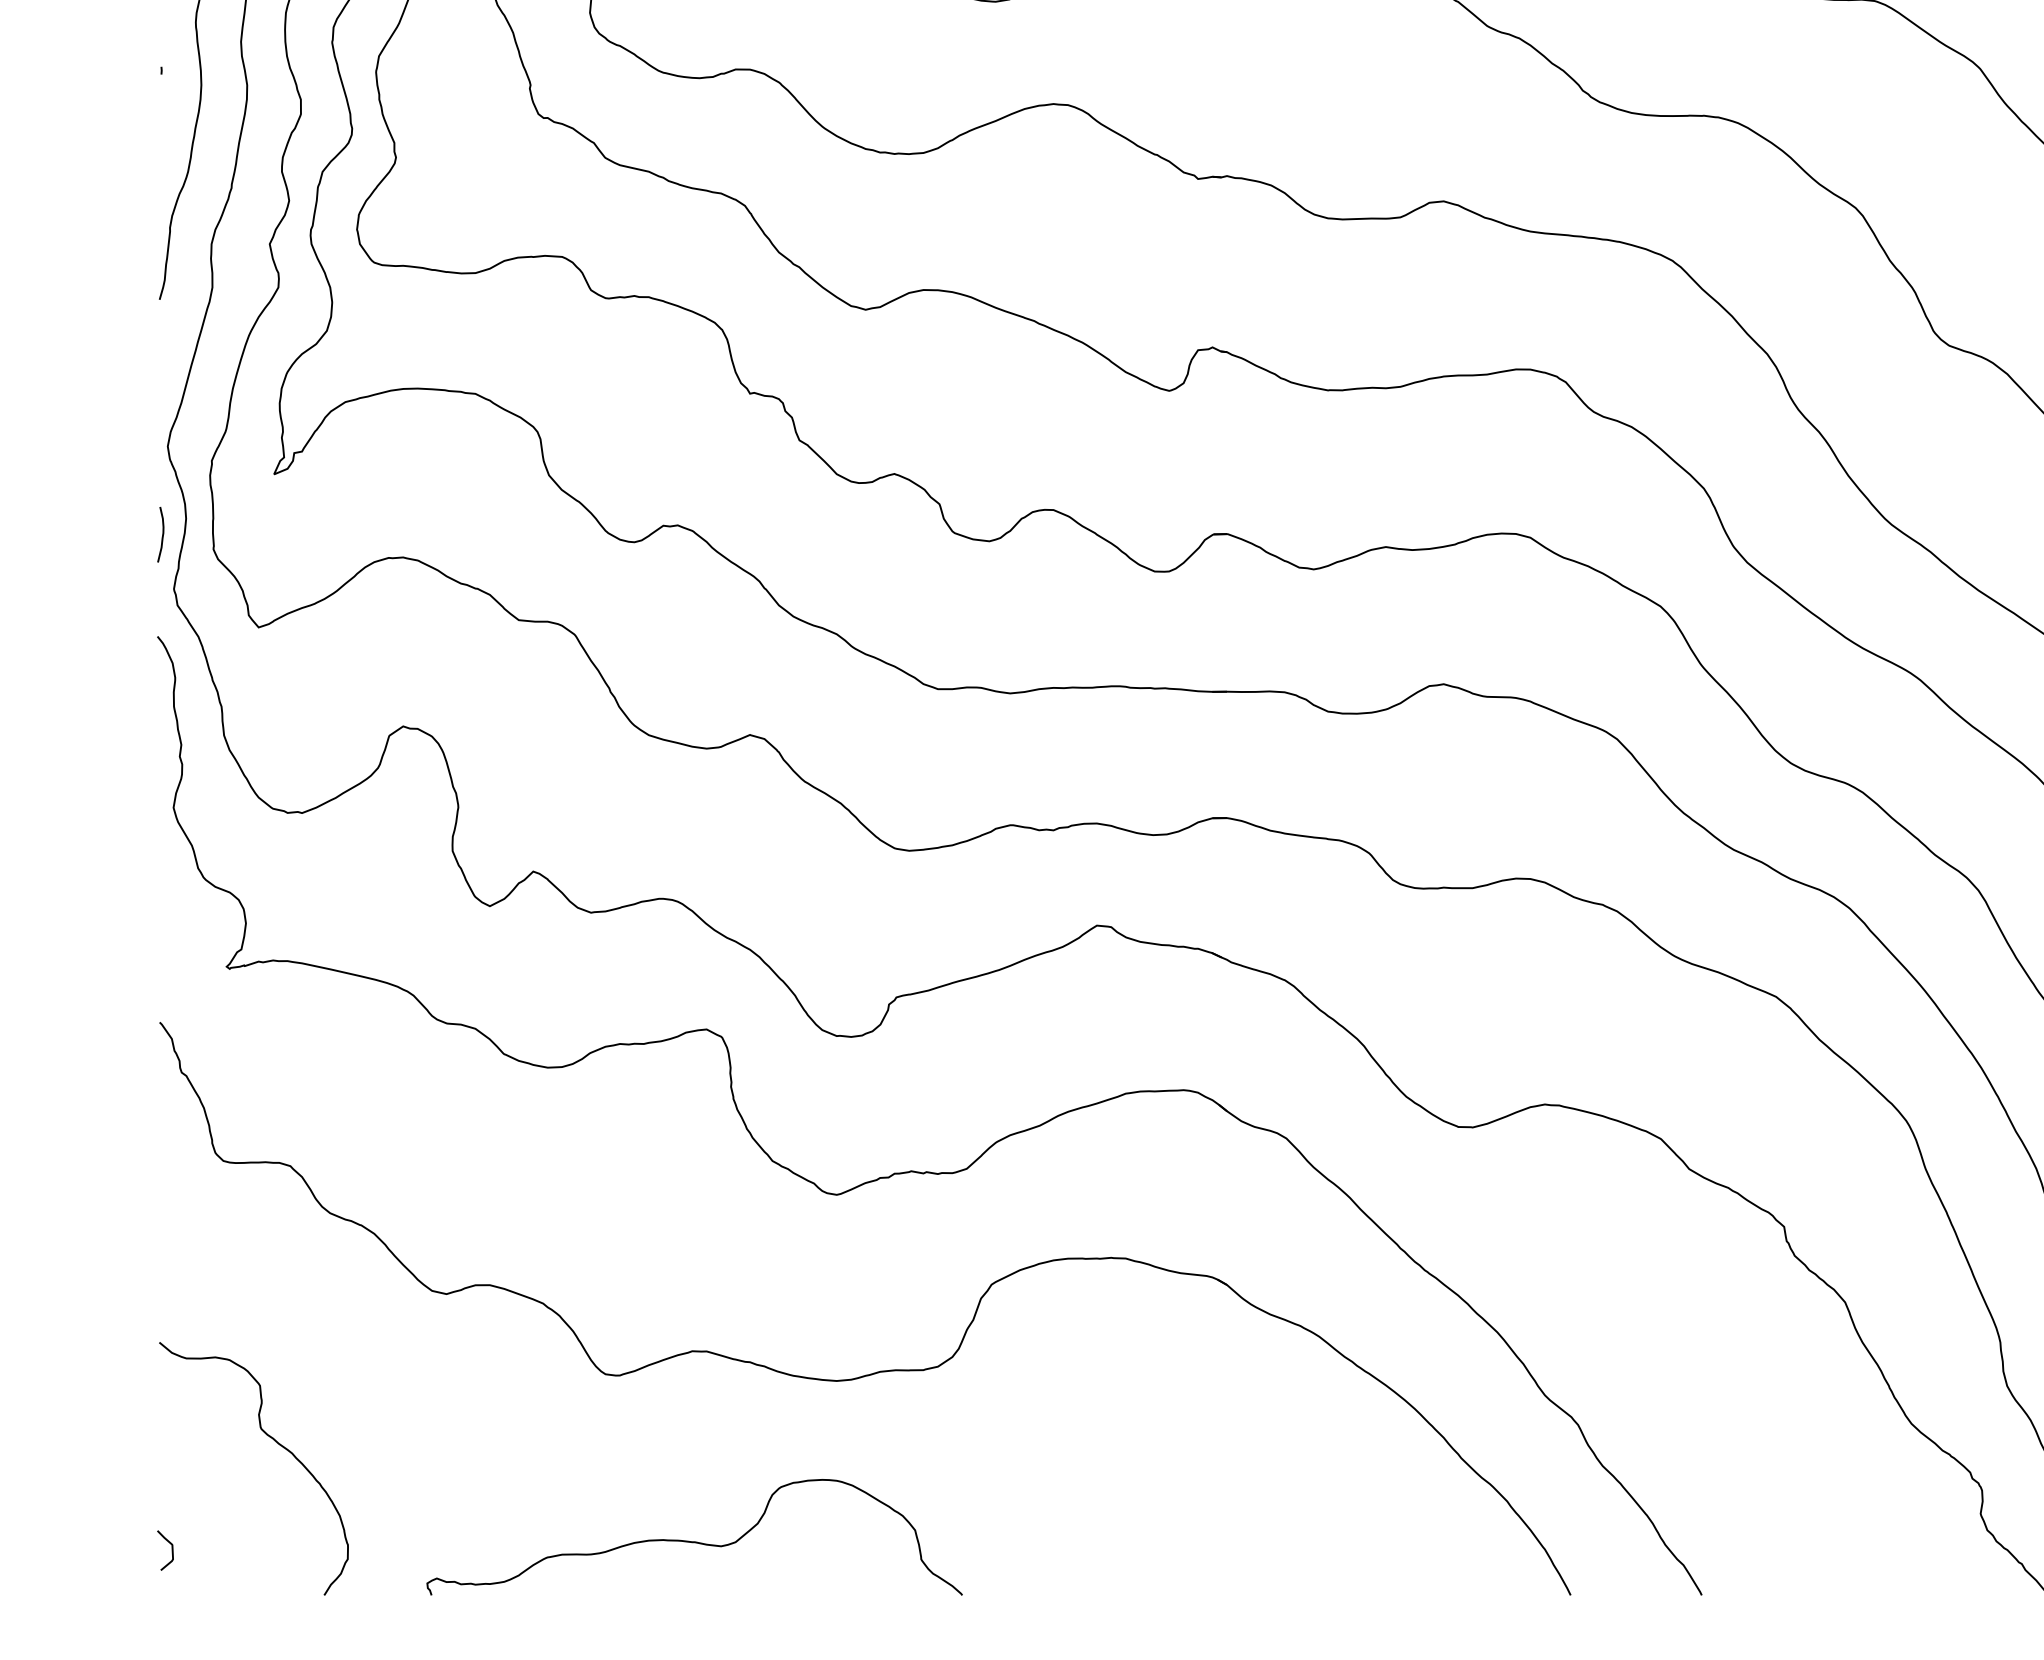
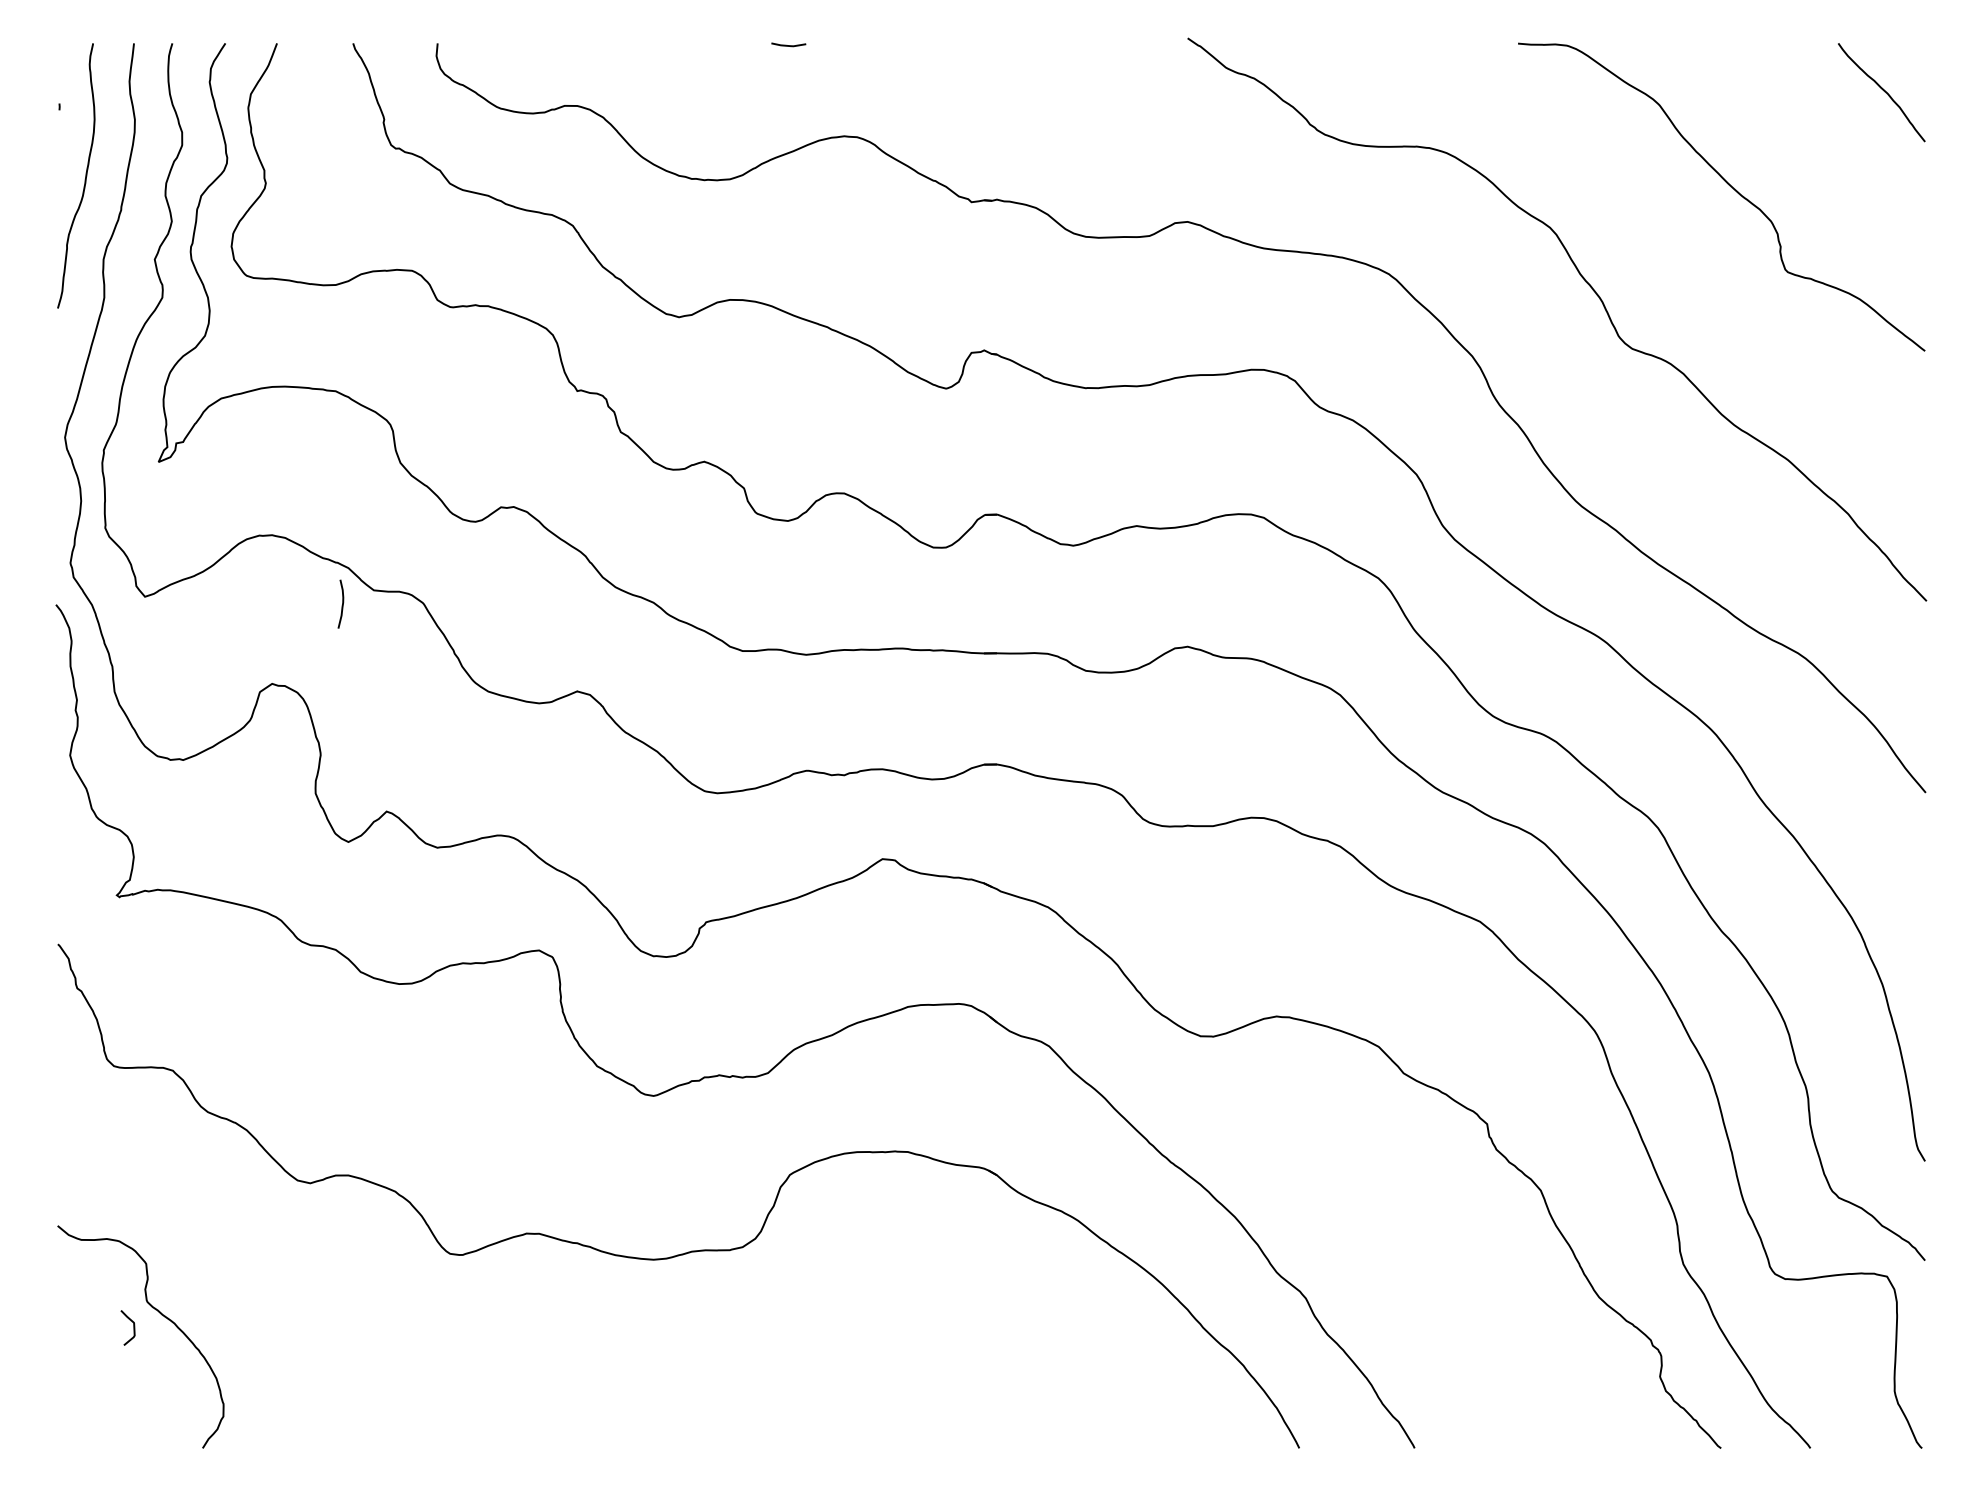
curve: (162, 533) -> (342, 603), moved
curve: (694, 1540) -> (528, 1400), removed
curve: (171, 1550) -> (133, 1327), moved

